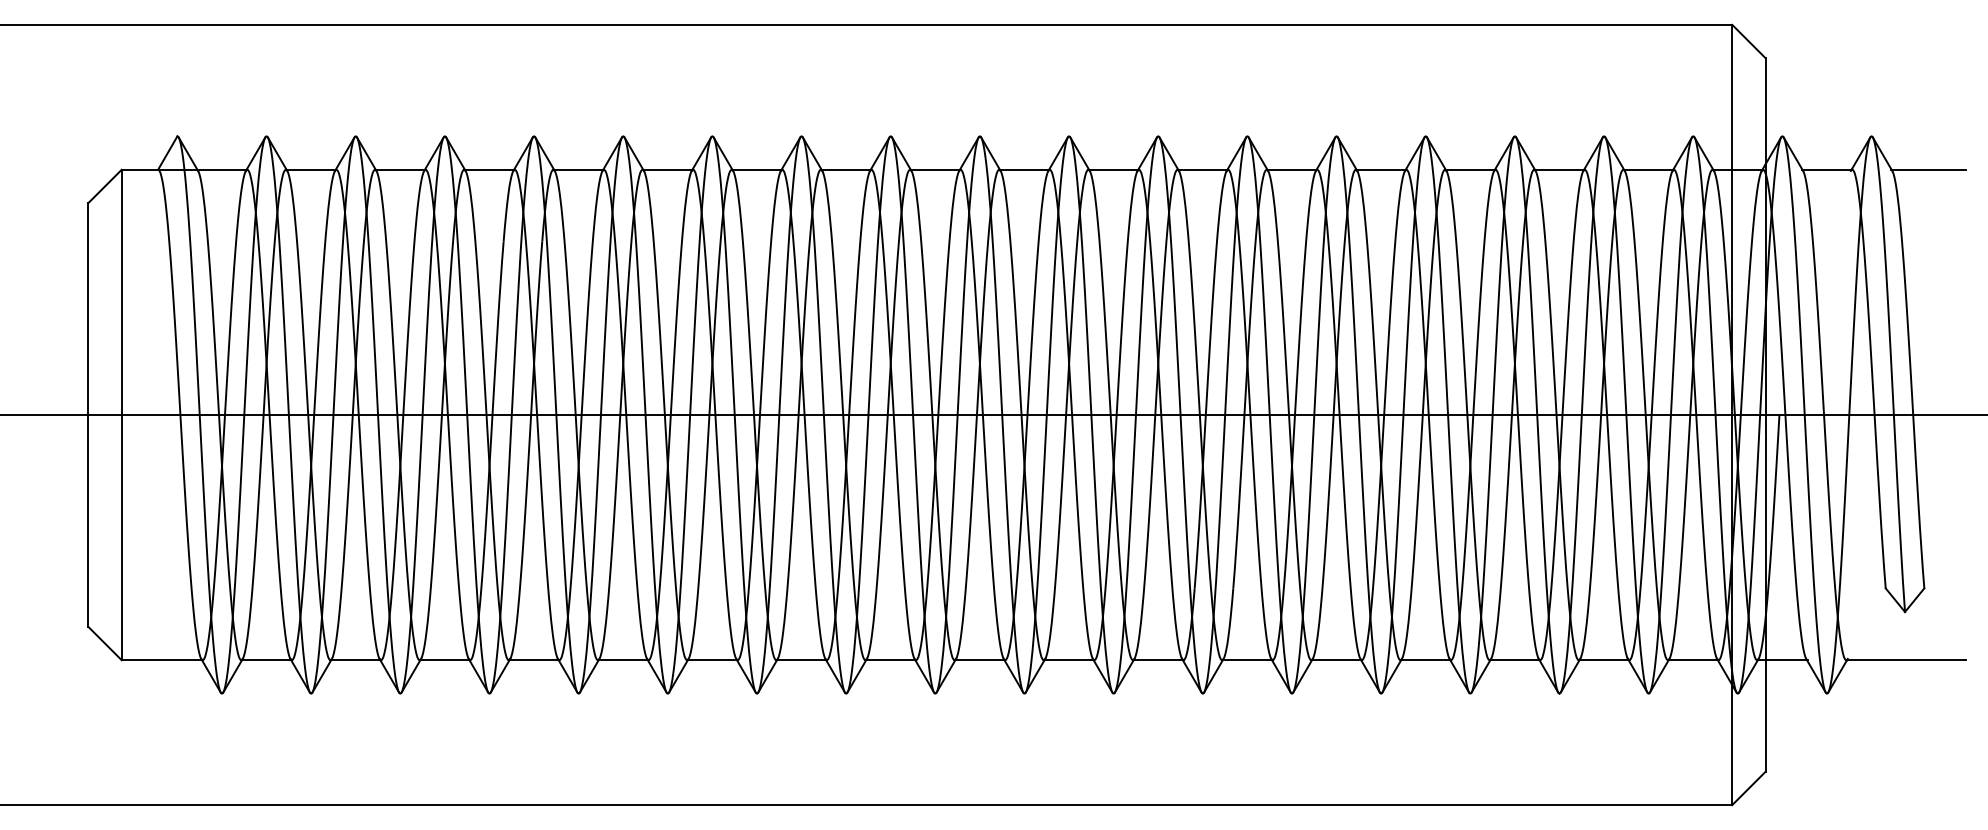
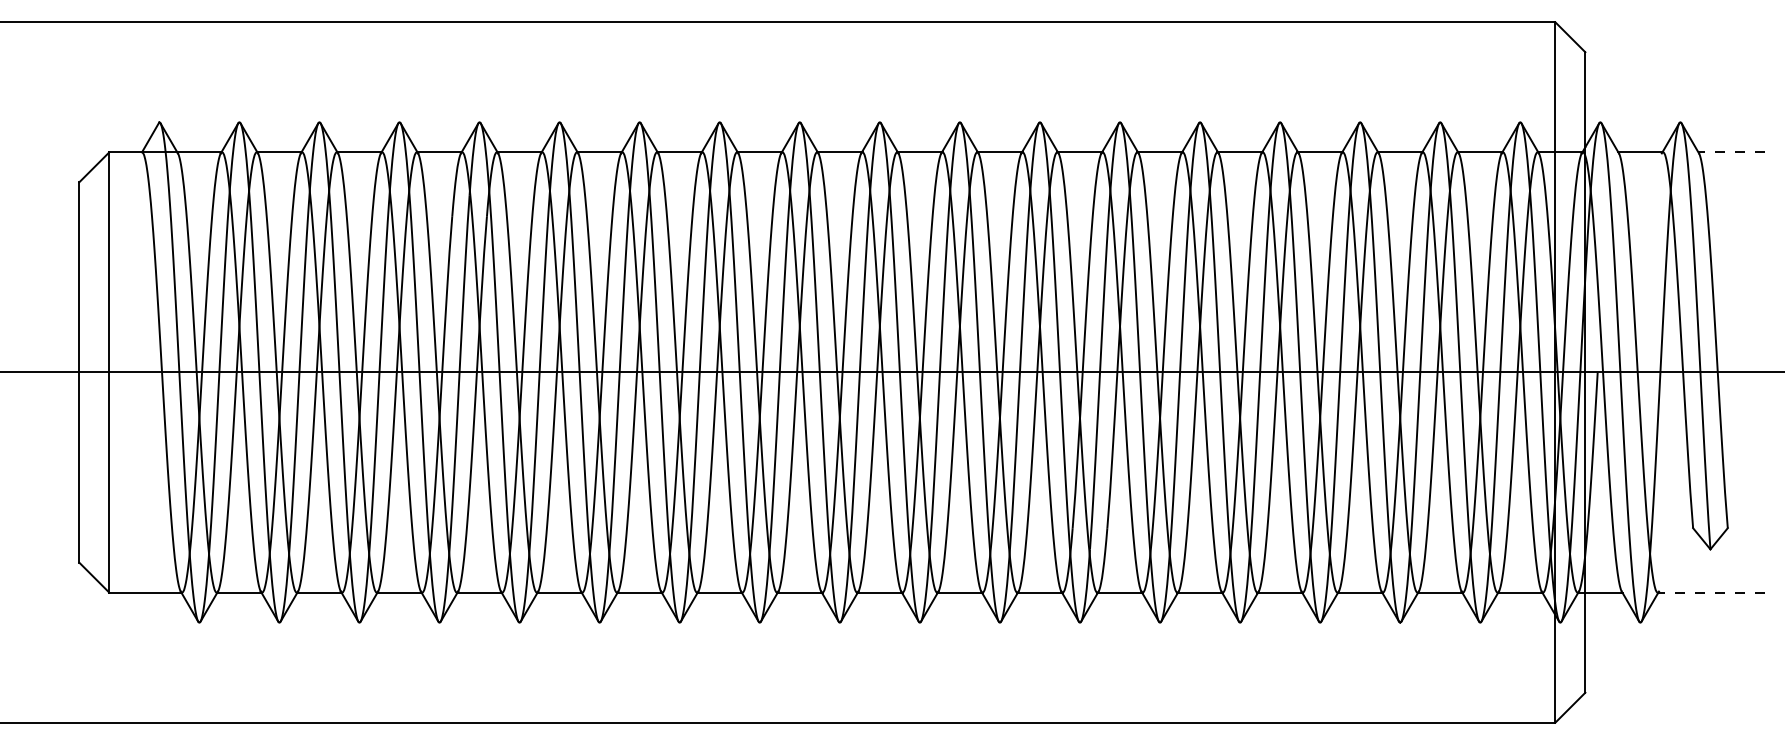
line: (1928, 169) -> (1731, 152), solid -> dashed
line: (1906, 660) -> (1711, 592), solid -> dashed

